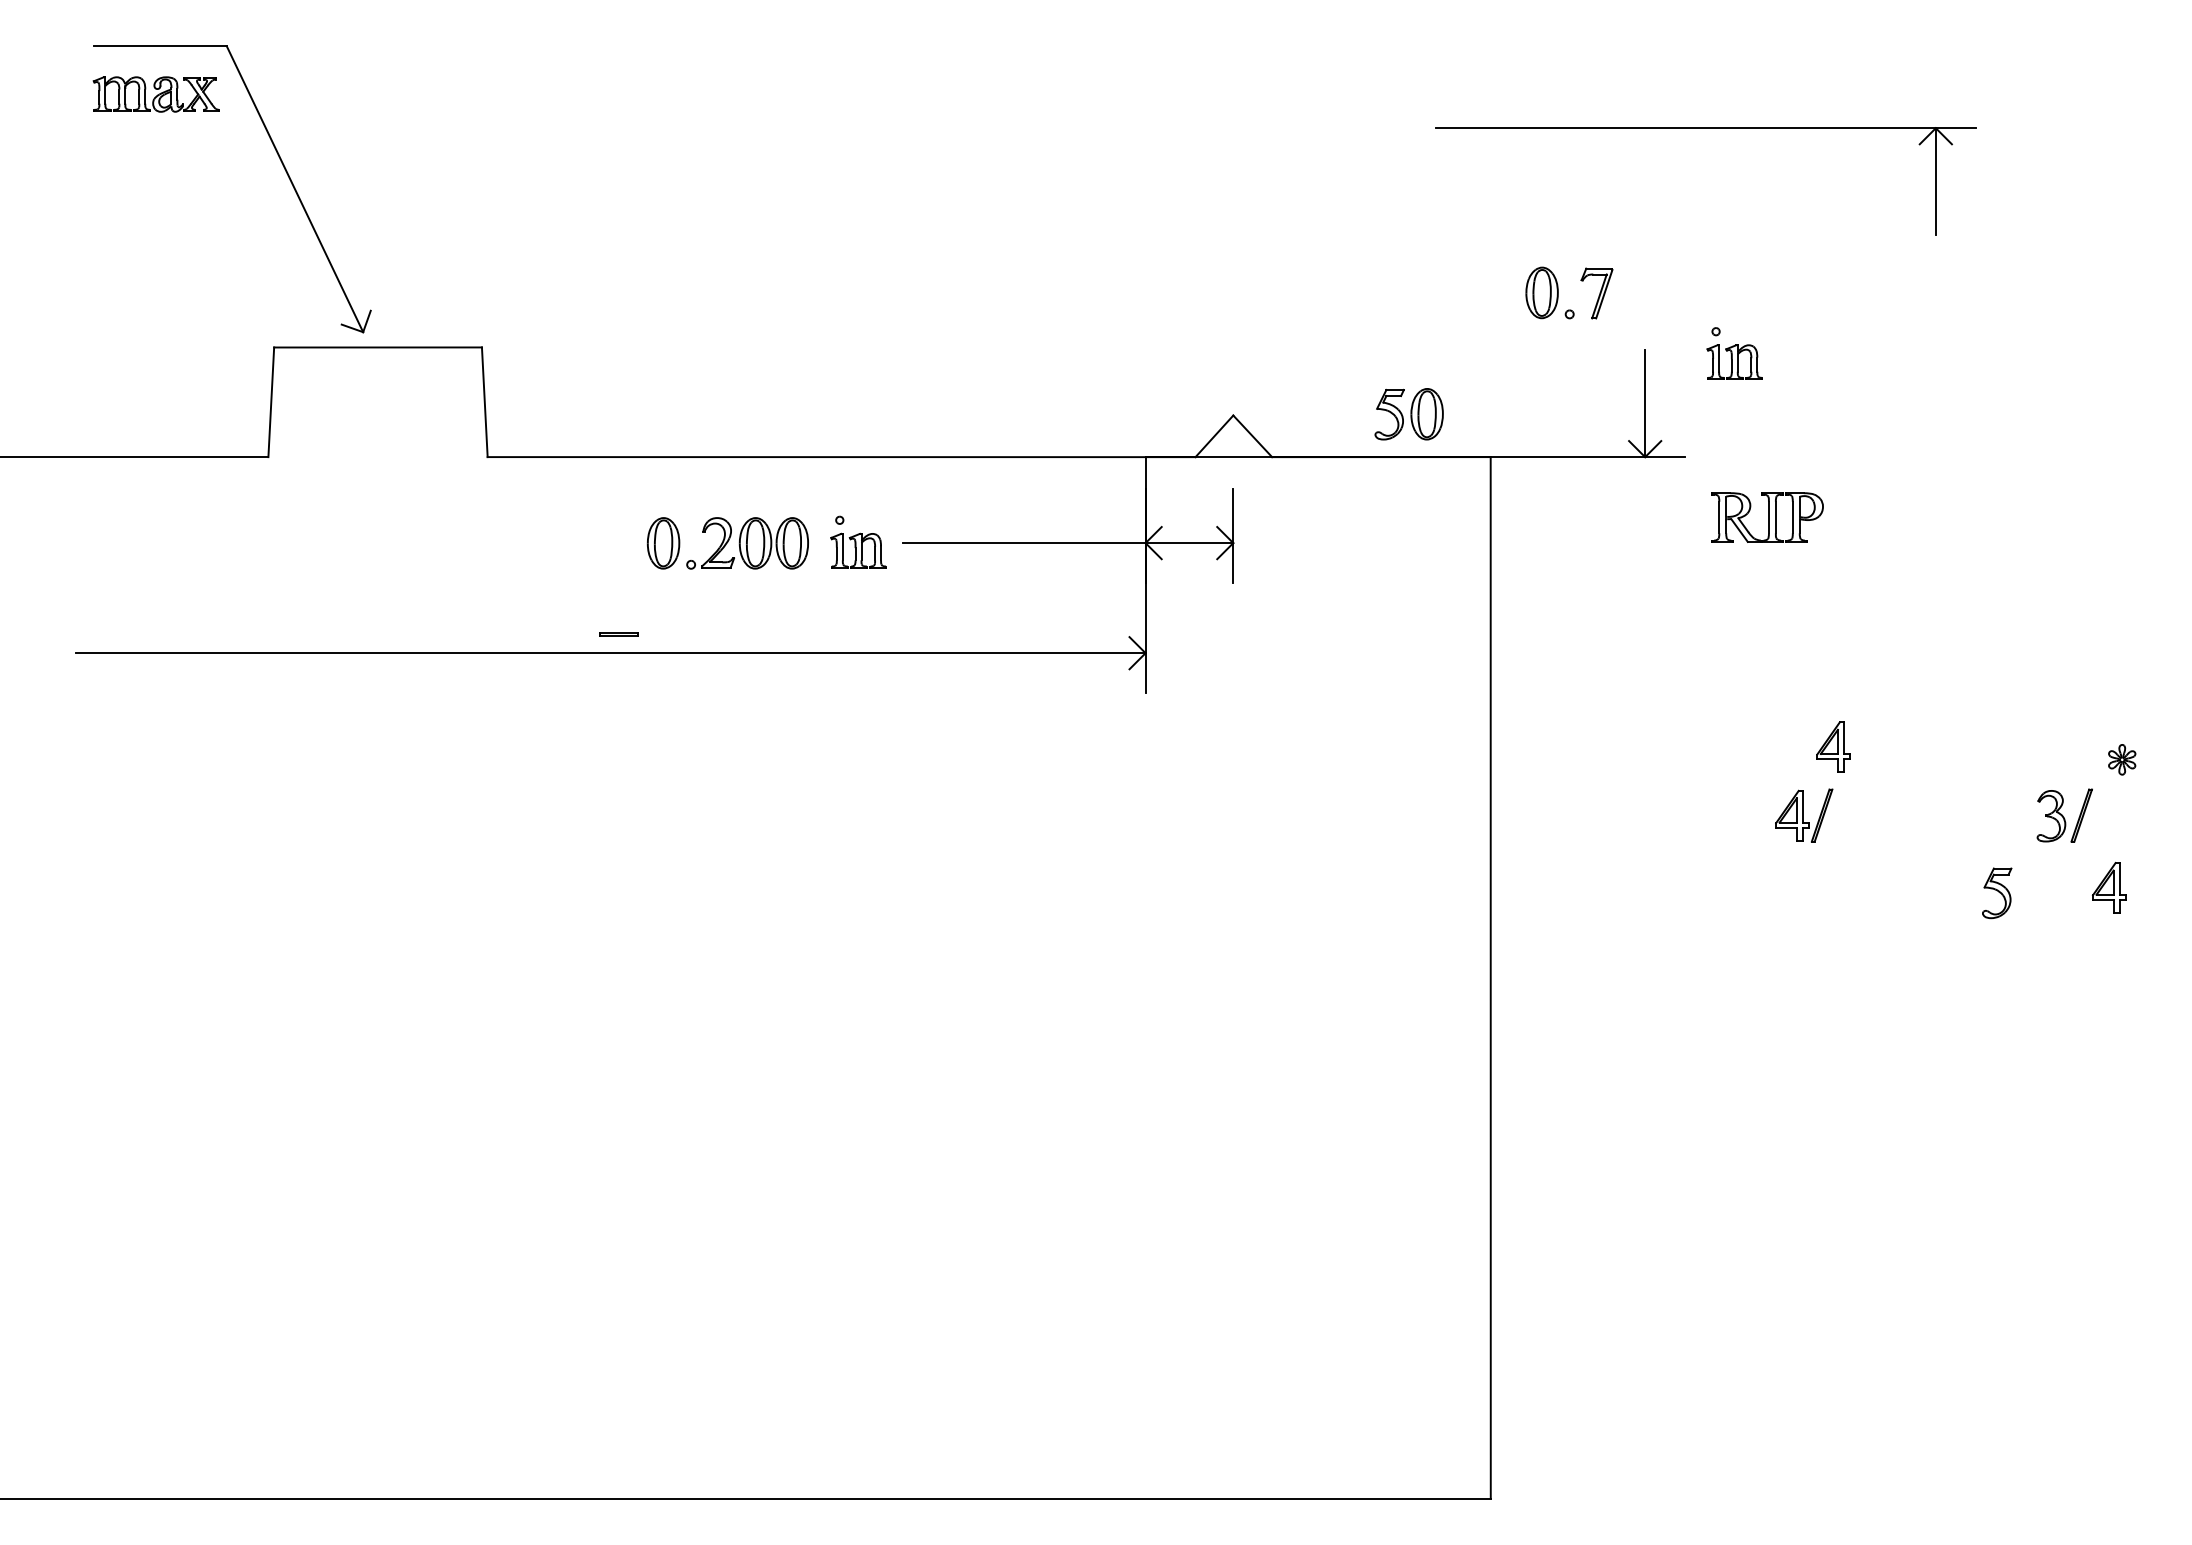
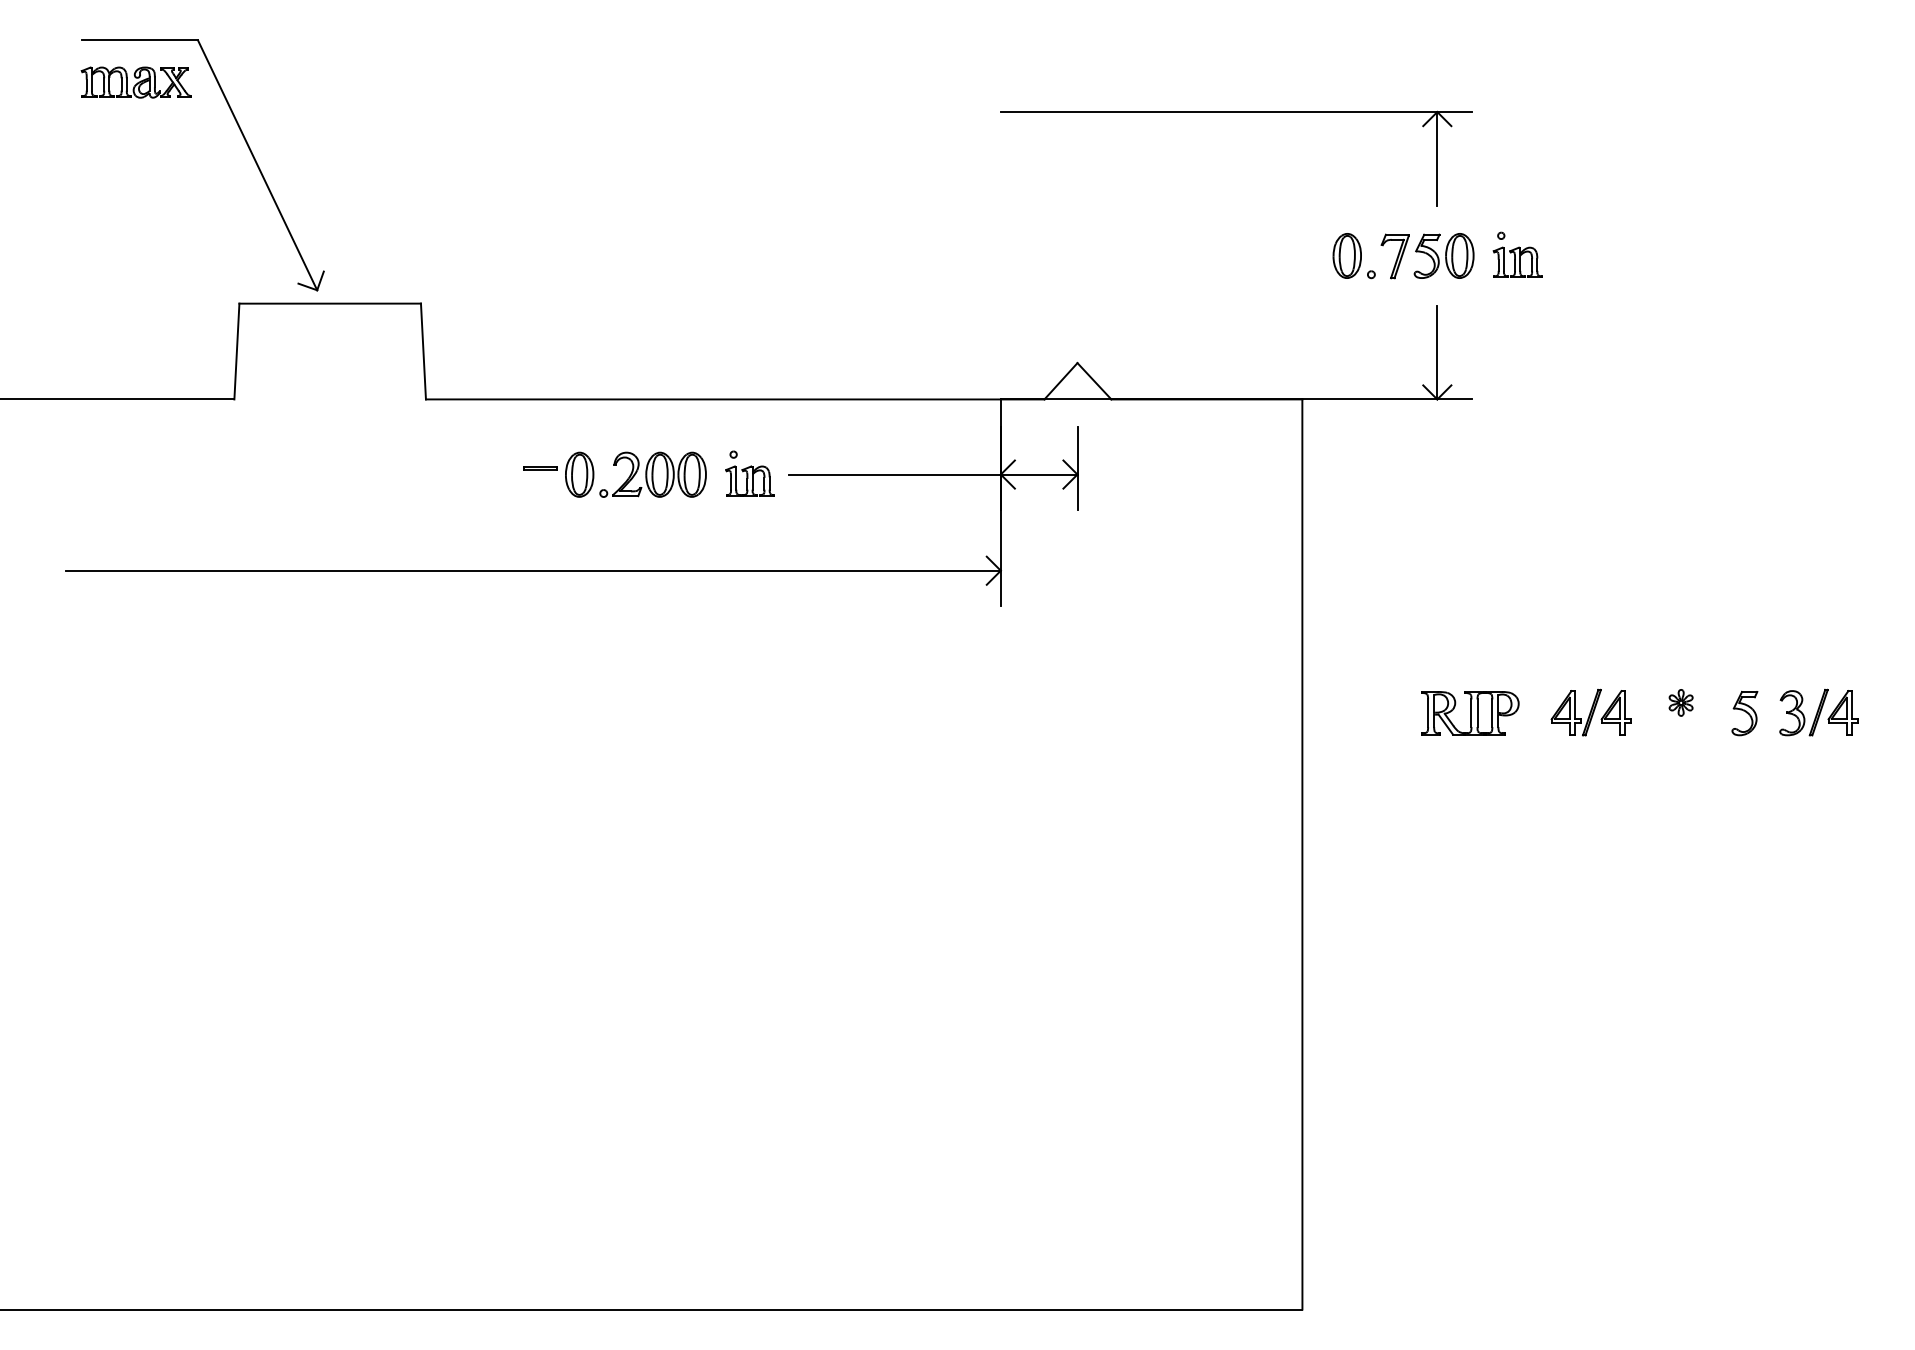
part: (1706, 128) -> (1236, 112), moved
part: (1734, 353) -> (1517, 254), moved
part: (1408, 413) -> (1443, 255), moved
part: (1767, 517) -> (1470, 713), moved
line: (618, 633) -> (540, 467), moved
part: (1833, 746) -> (1615, 712), moved
part: (2121, 759) -> (1680, 702), moved
part: (2108, 887) -> (1842, 712), moved
part: (1996, 893) -> (1744, 713), moved

